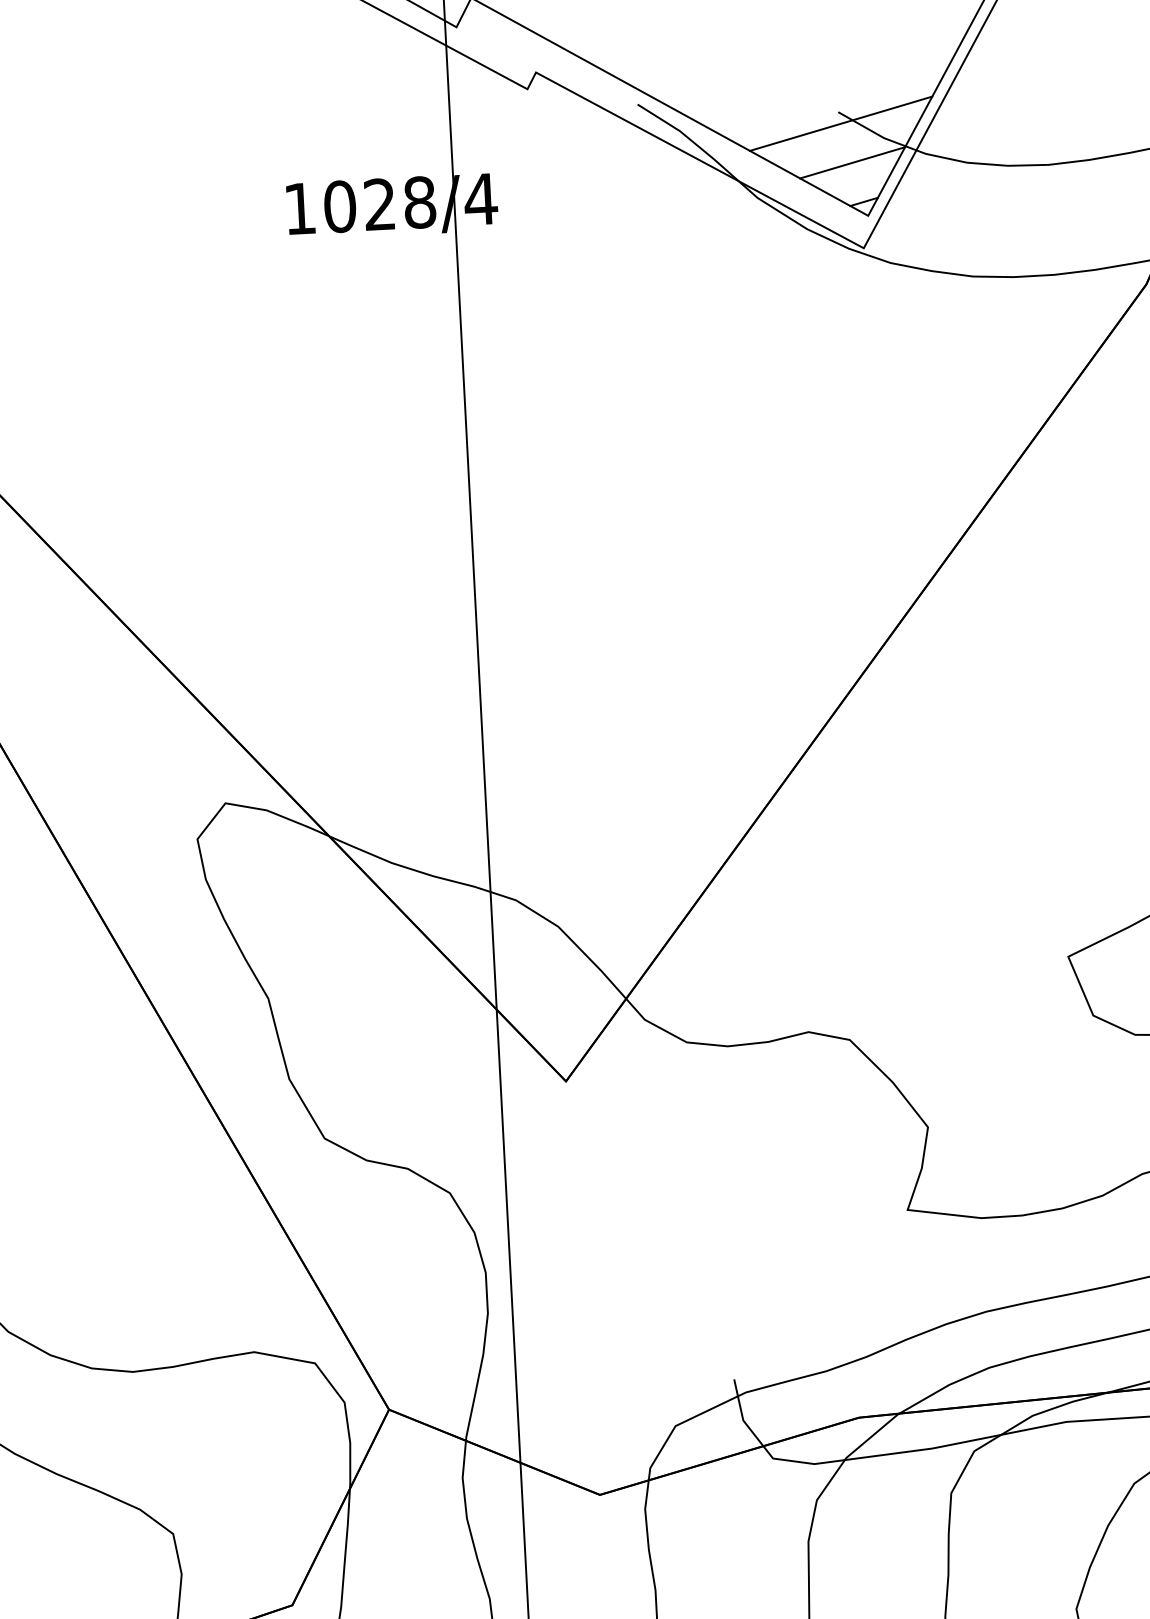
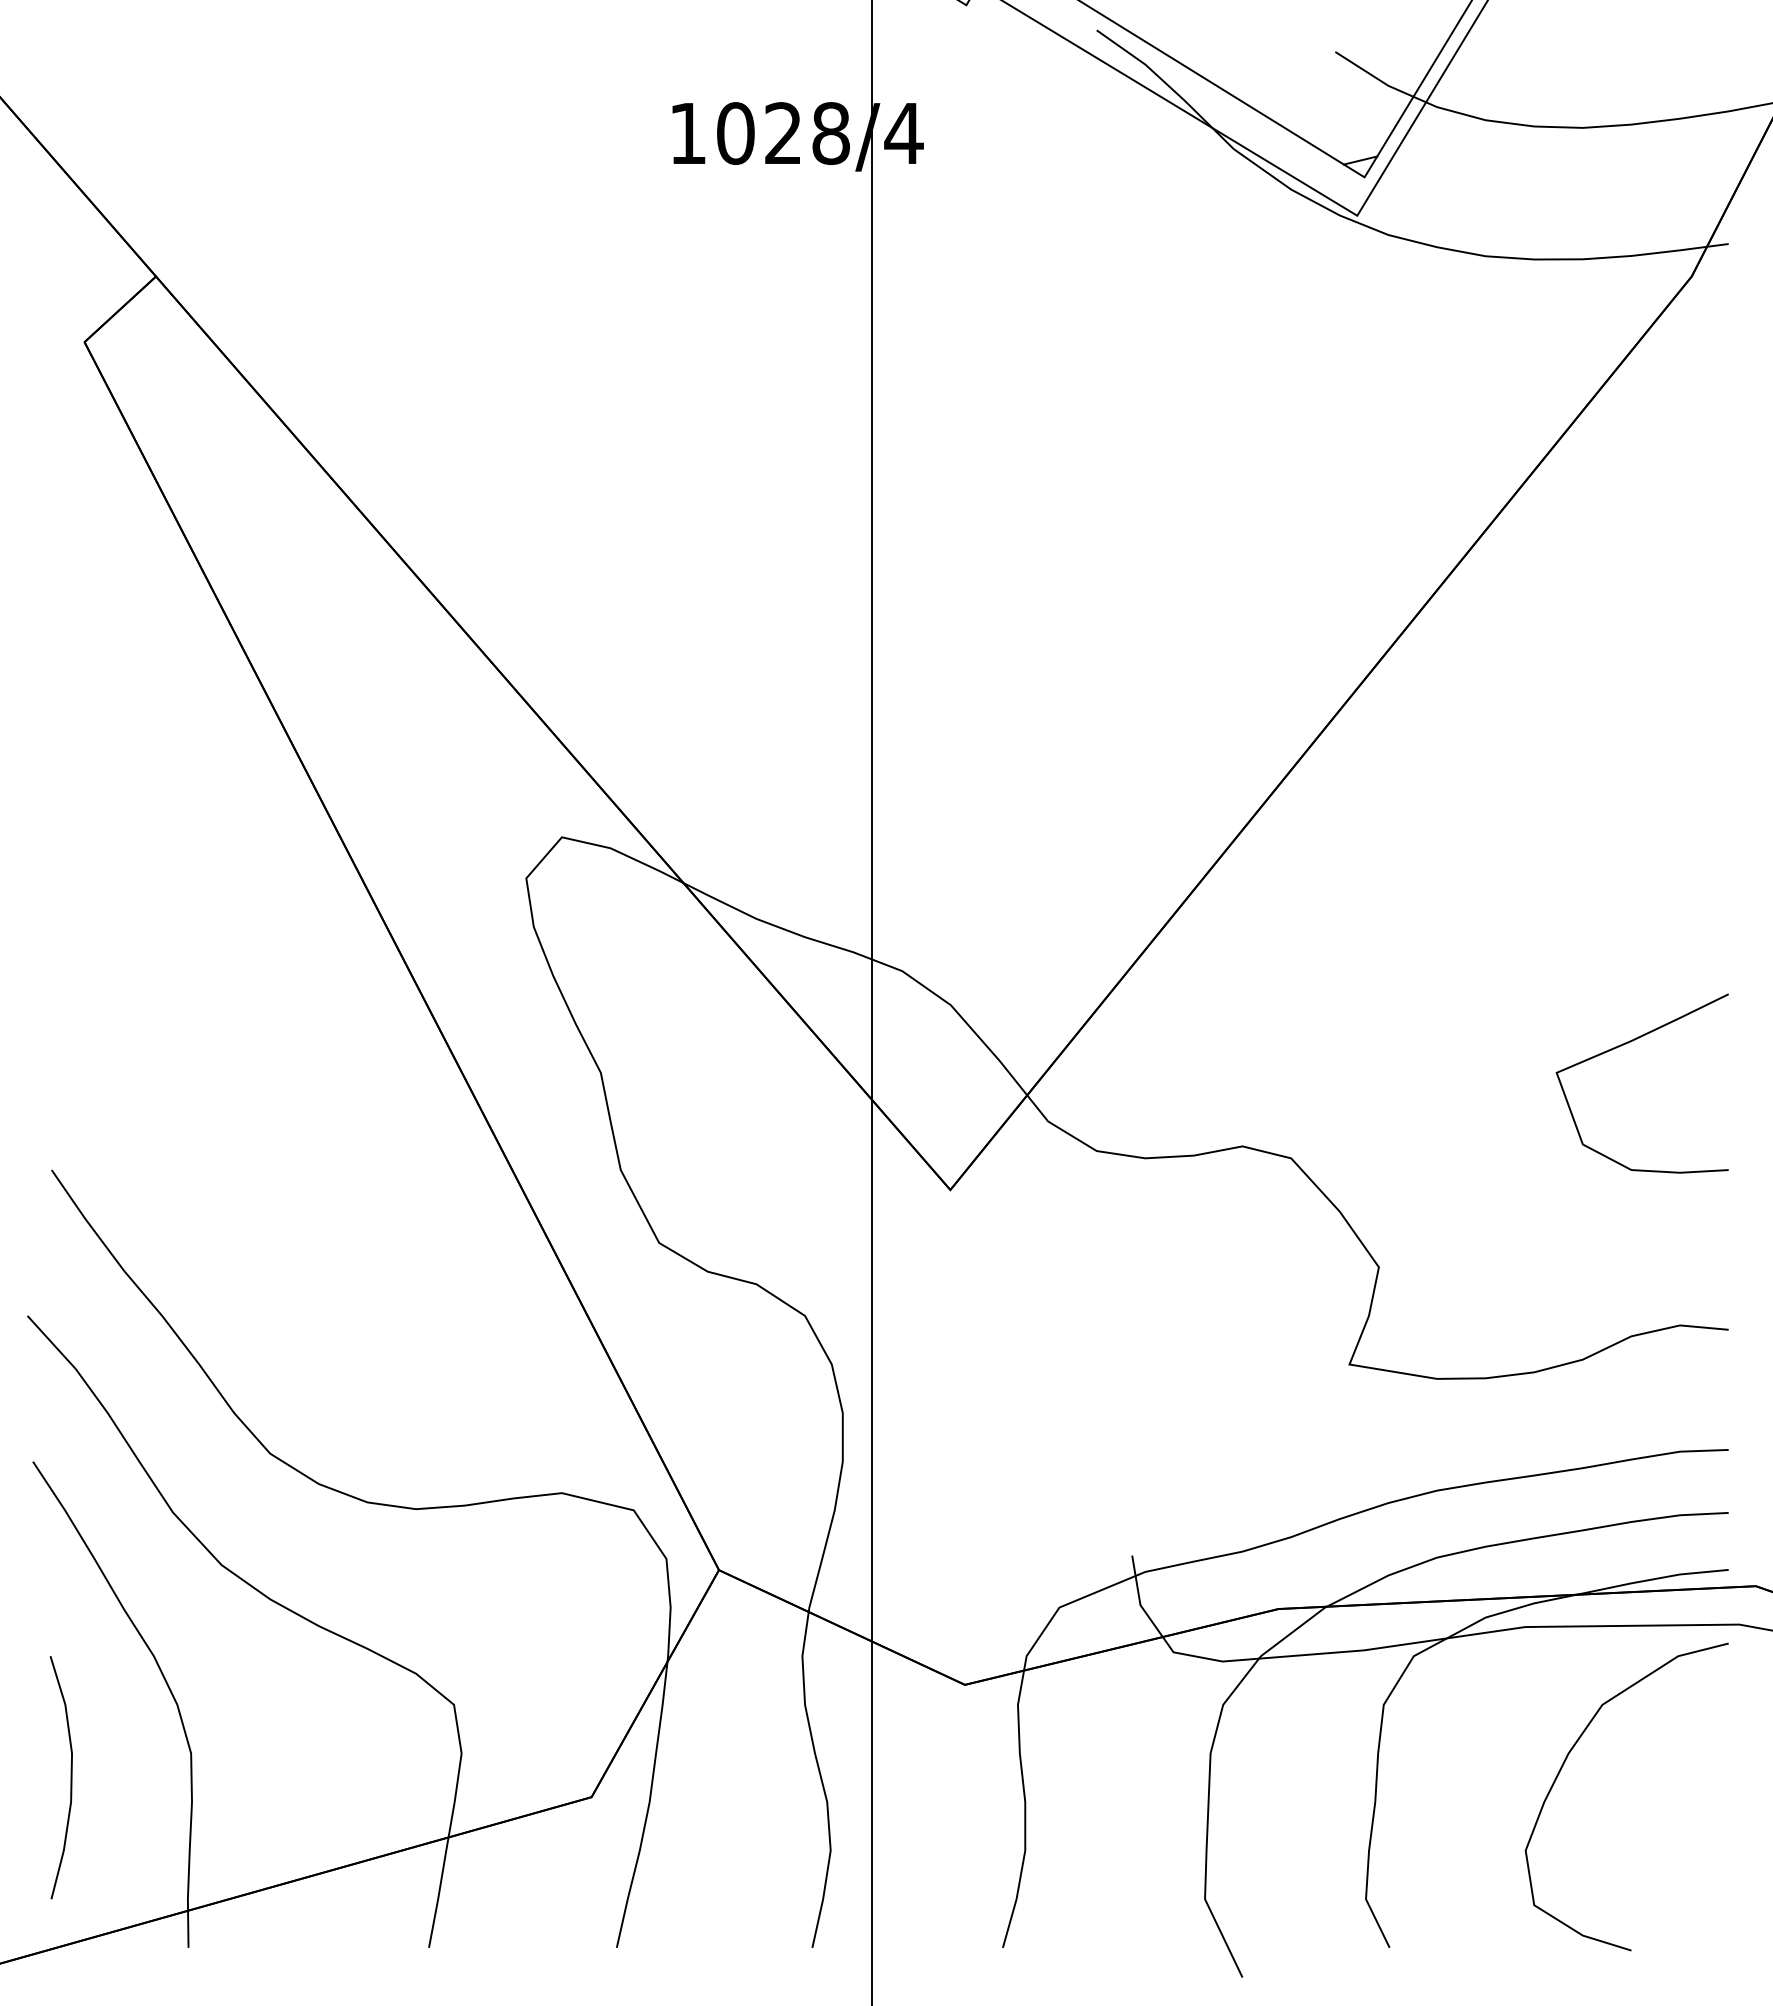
line: (840, 123) -> (1337, 65), removed
line: (851, 162) -> (1348, 112), removed

